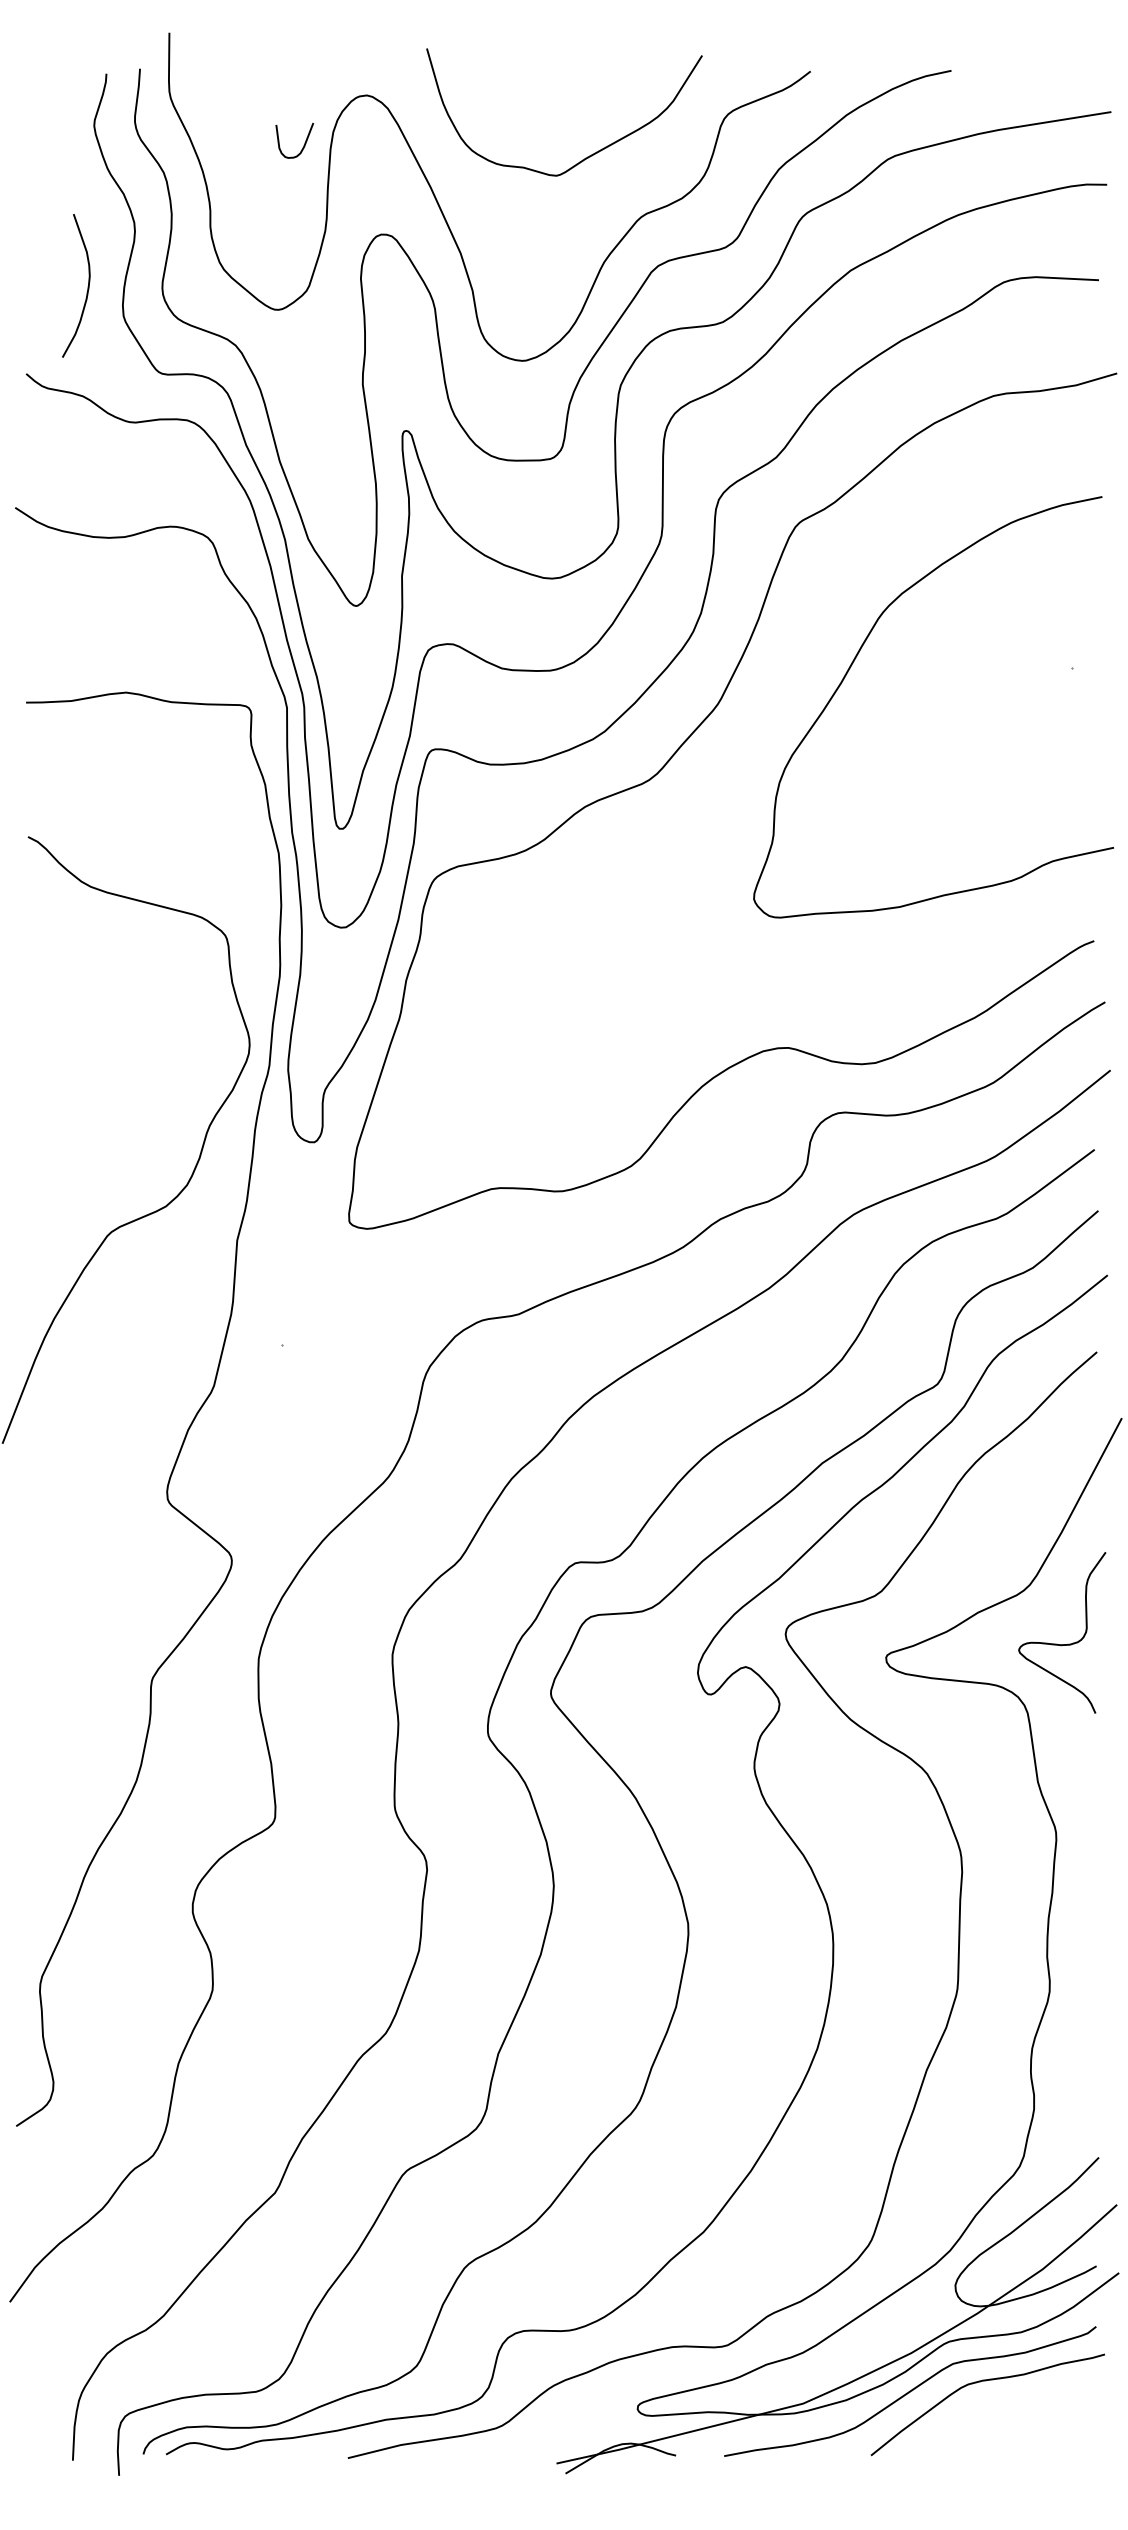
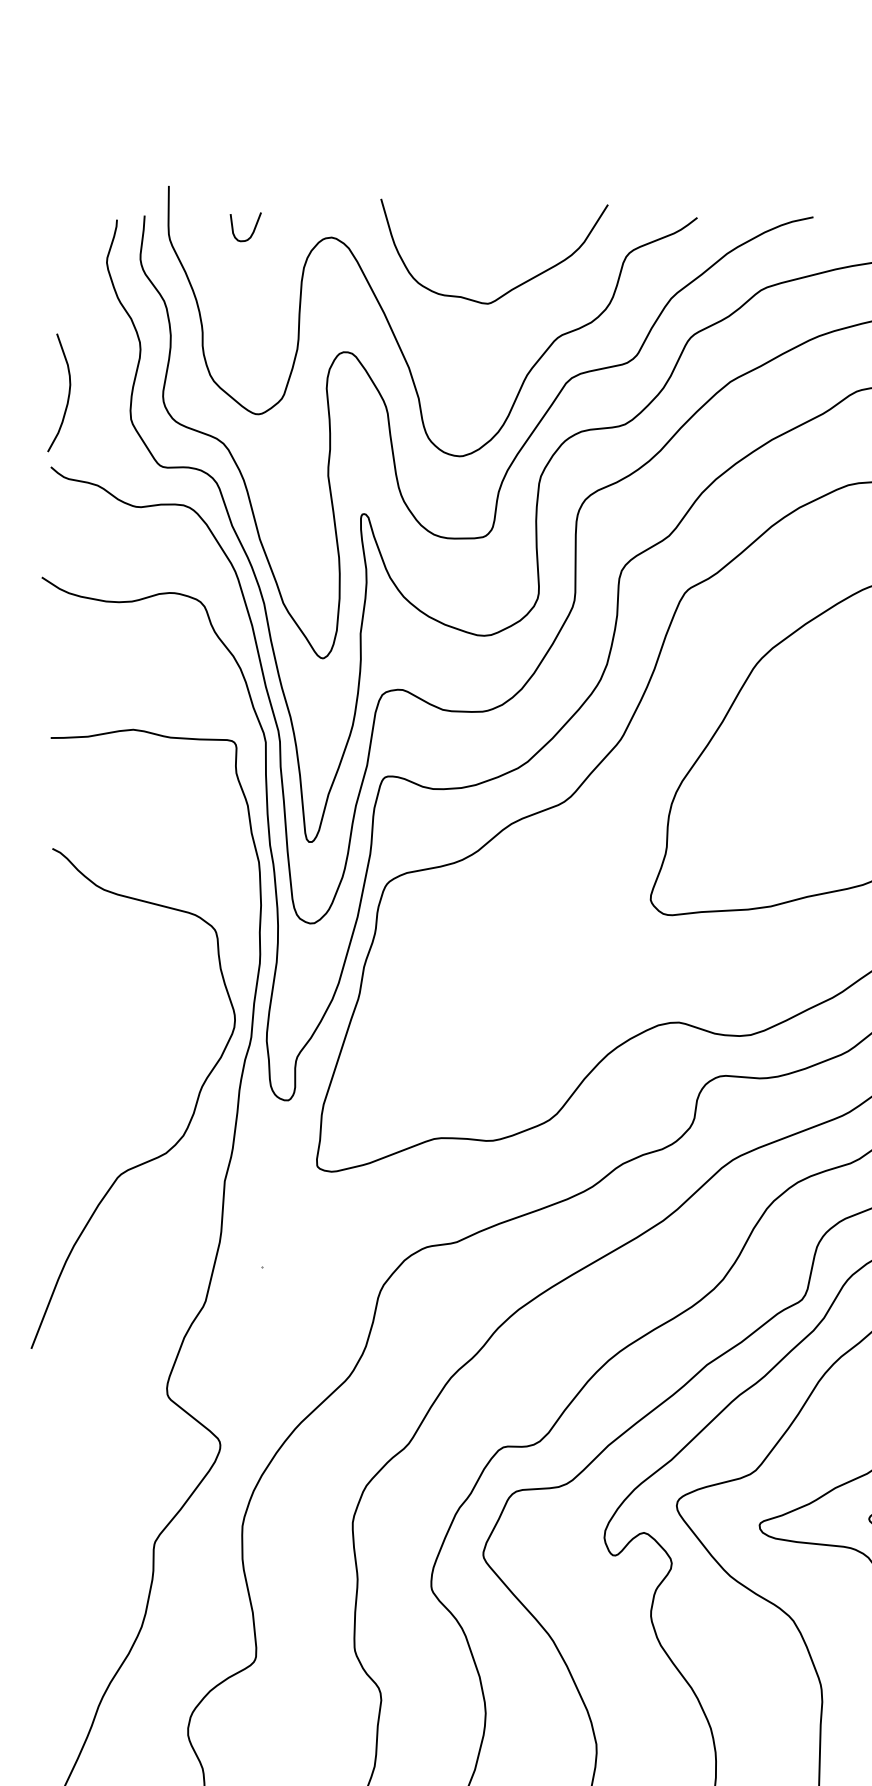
curve: (304, 142) -> (253, 228), moved
curve: (87, 286) -> (68, 393), moved

